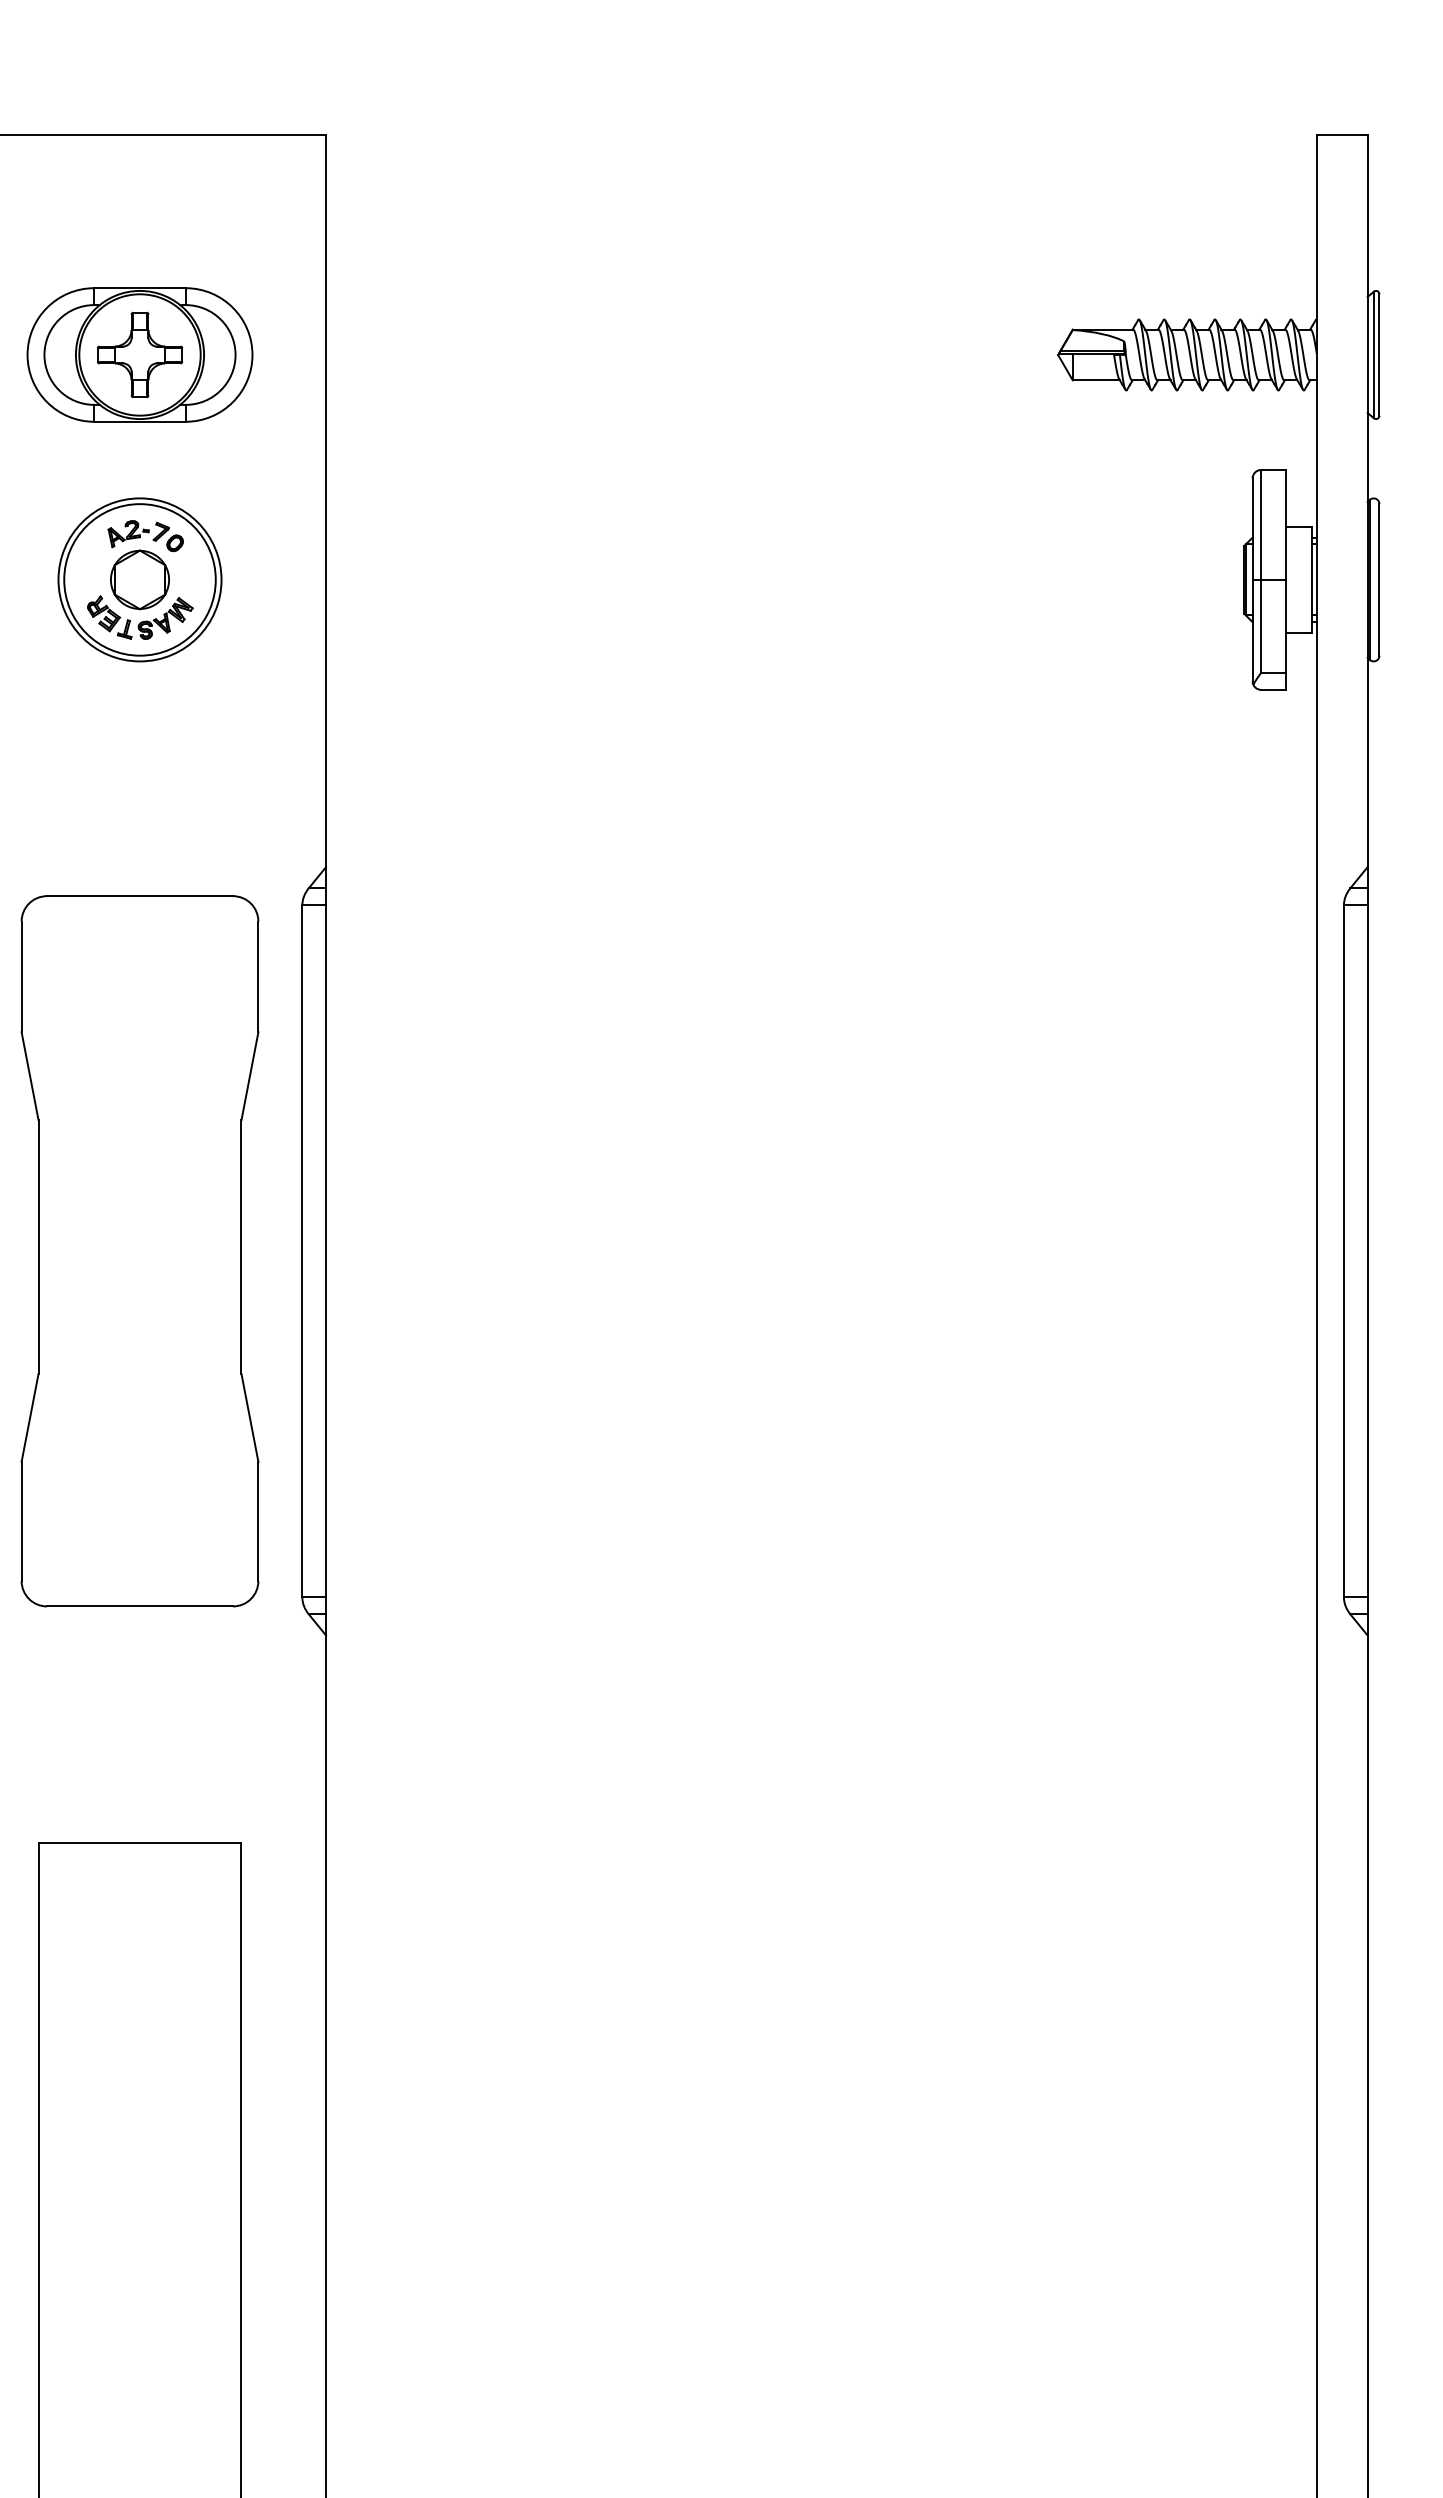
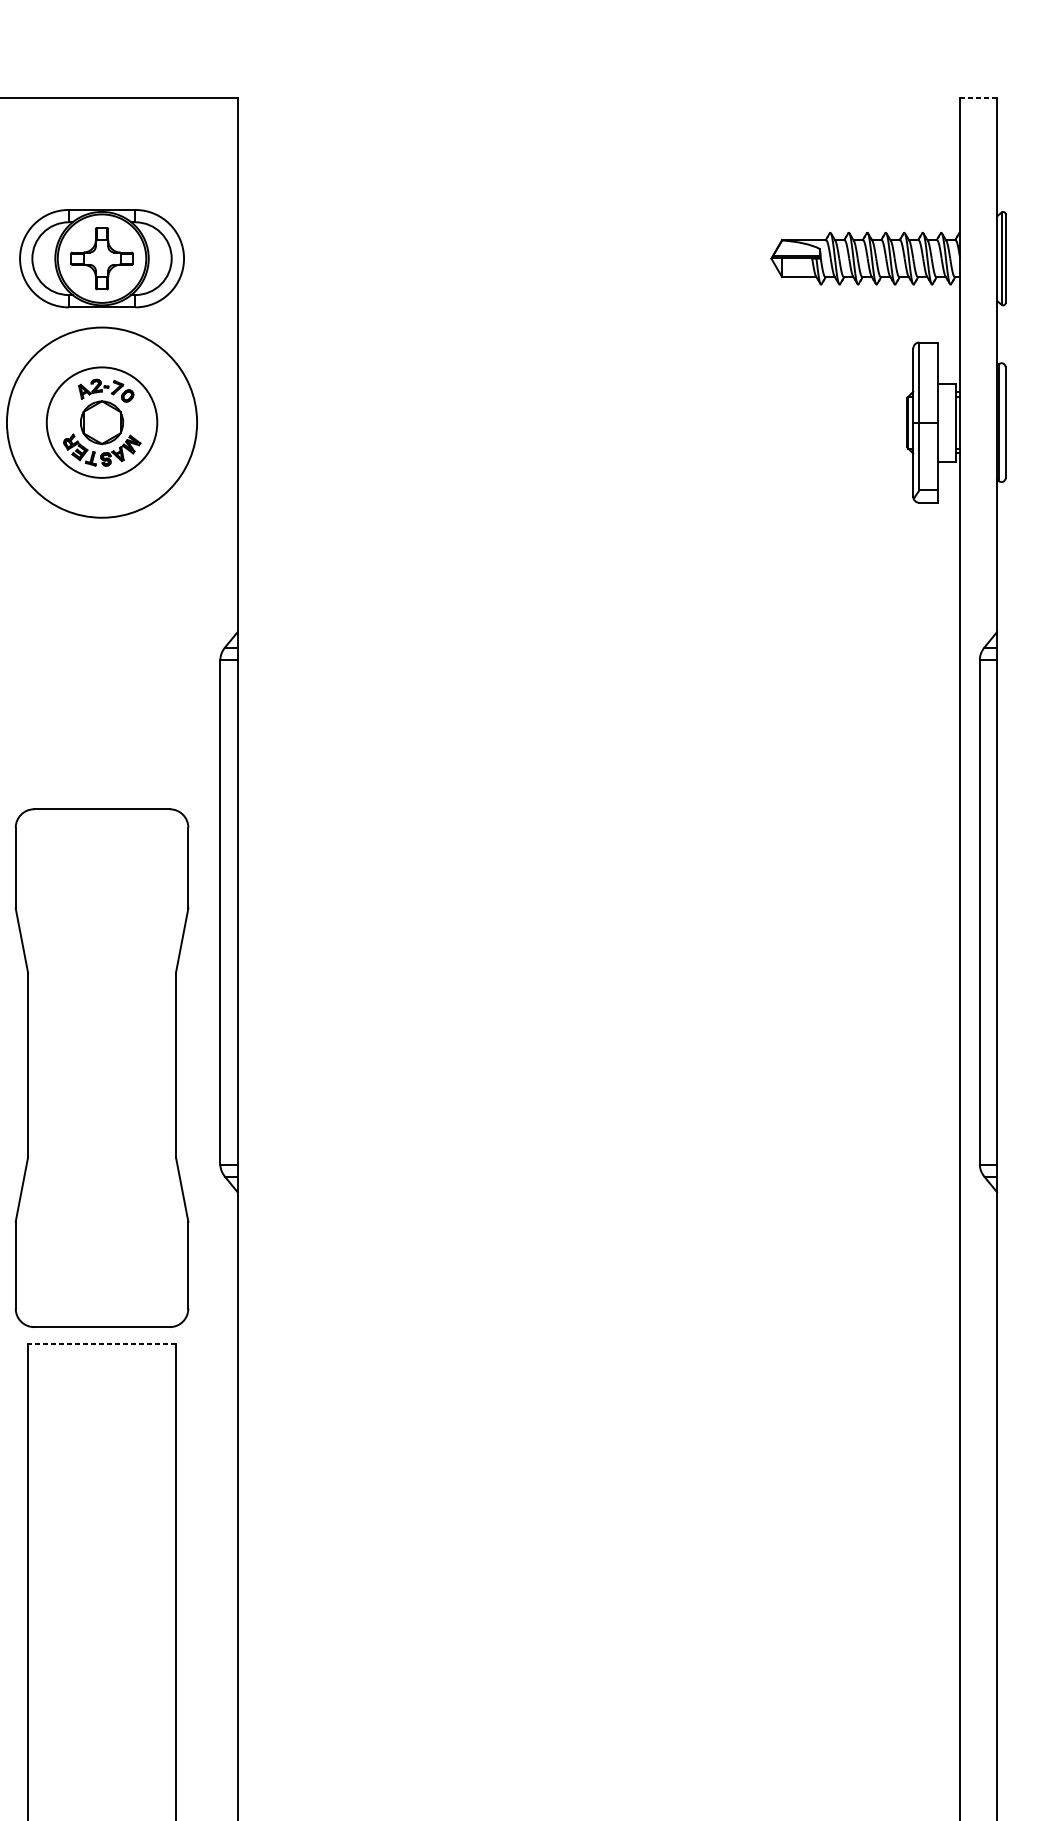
line: (1342, 135) -> (978, 98), solid -> dashed
circle: (139, 579) -> (101, 422), size x1.6
part: (139, 1251) -> (101, 1068), moved
line: (139, 1843) -> (101, 1343), solid -> dashed

